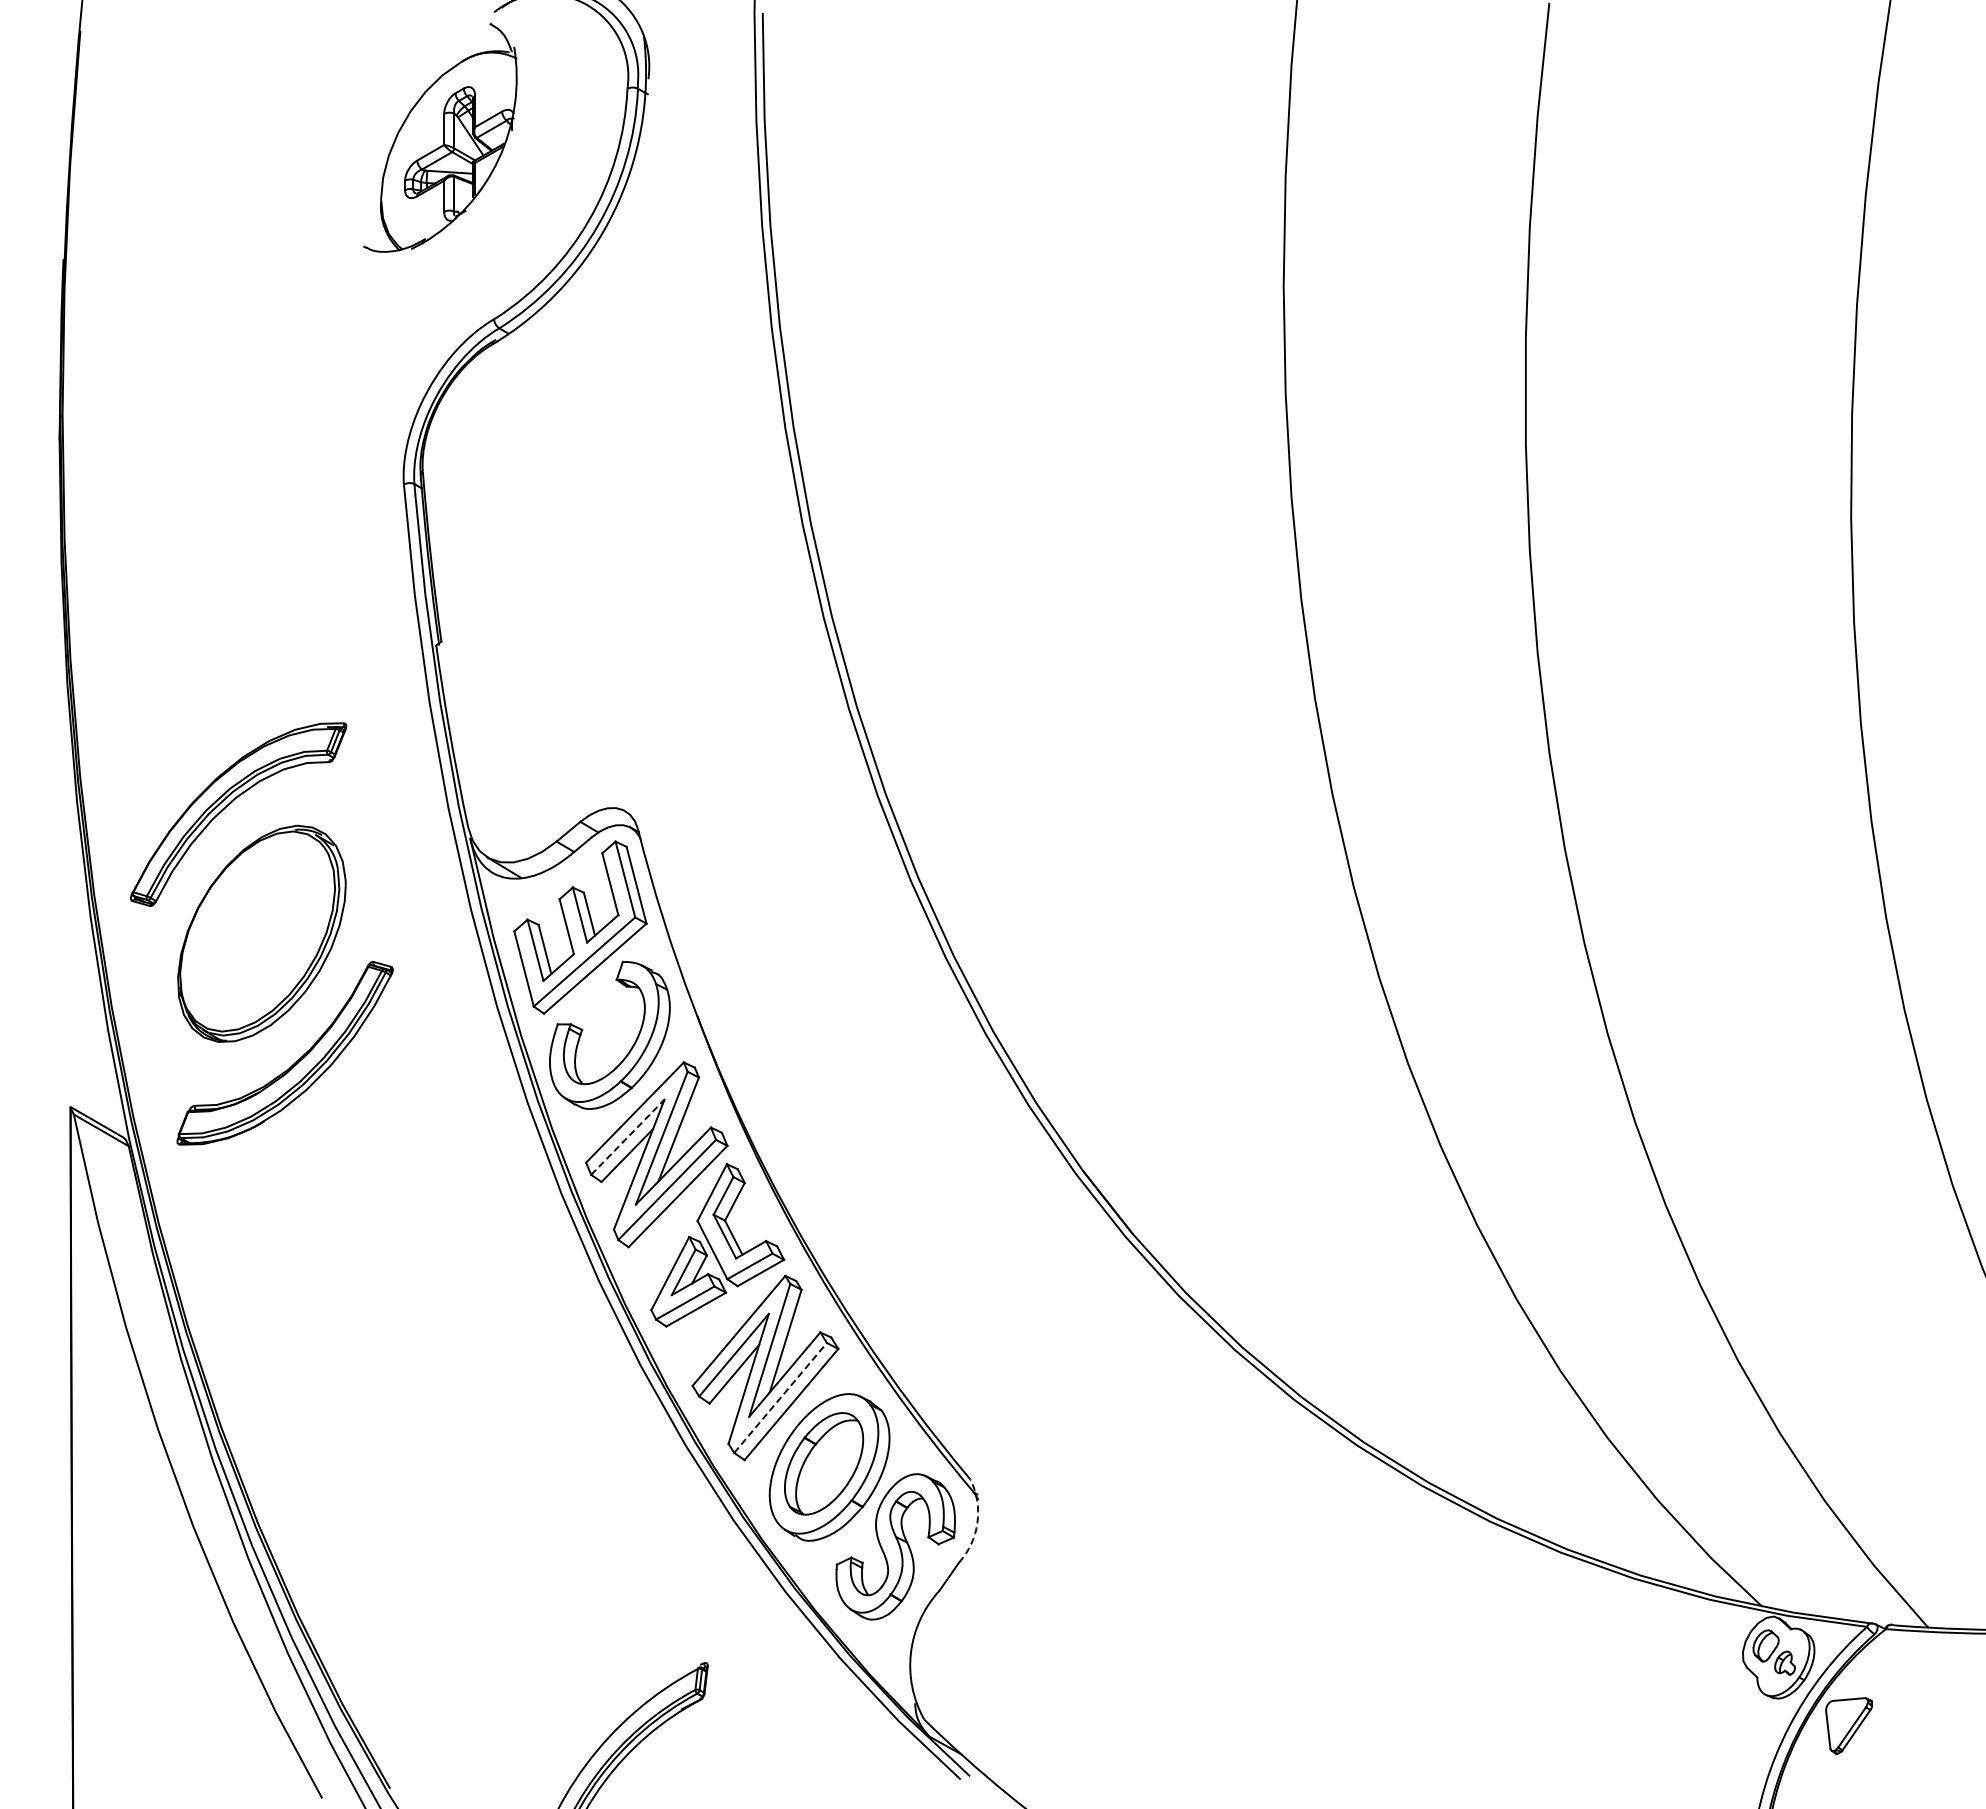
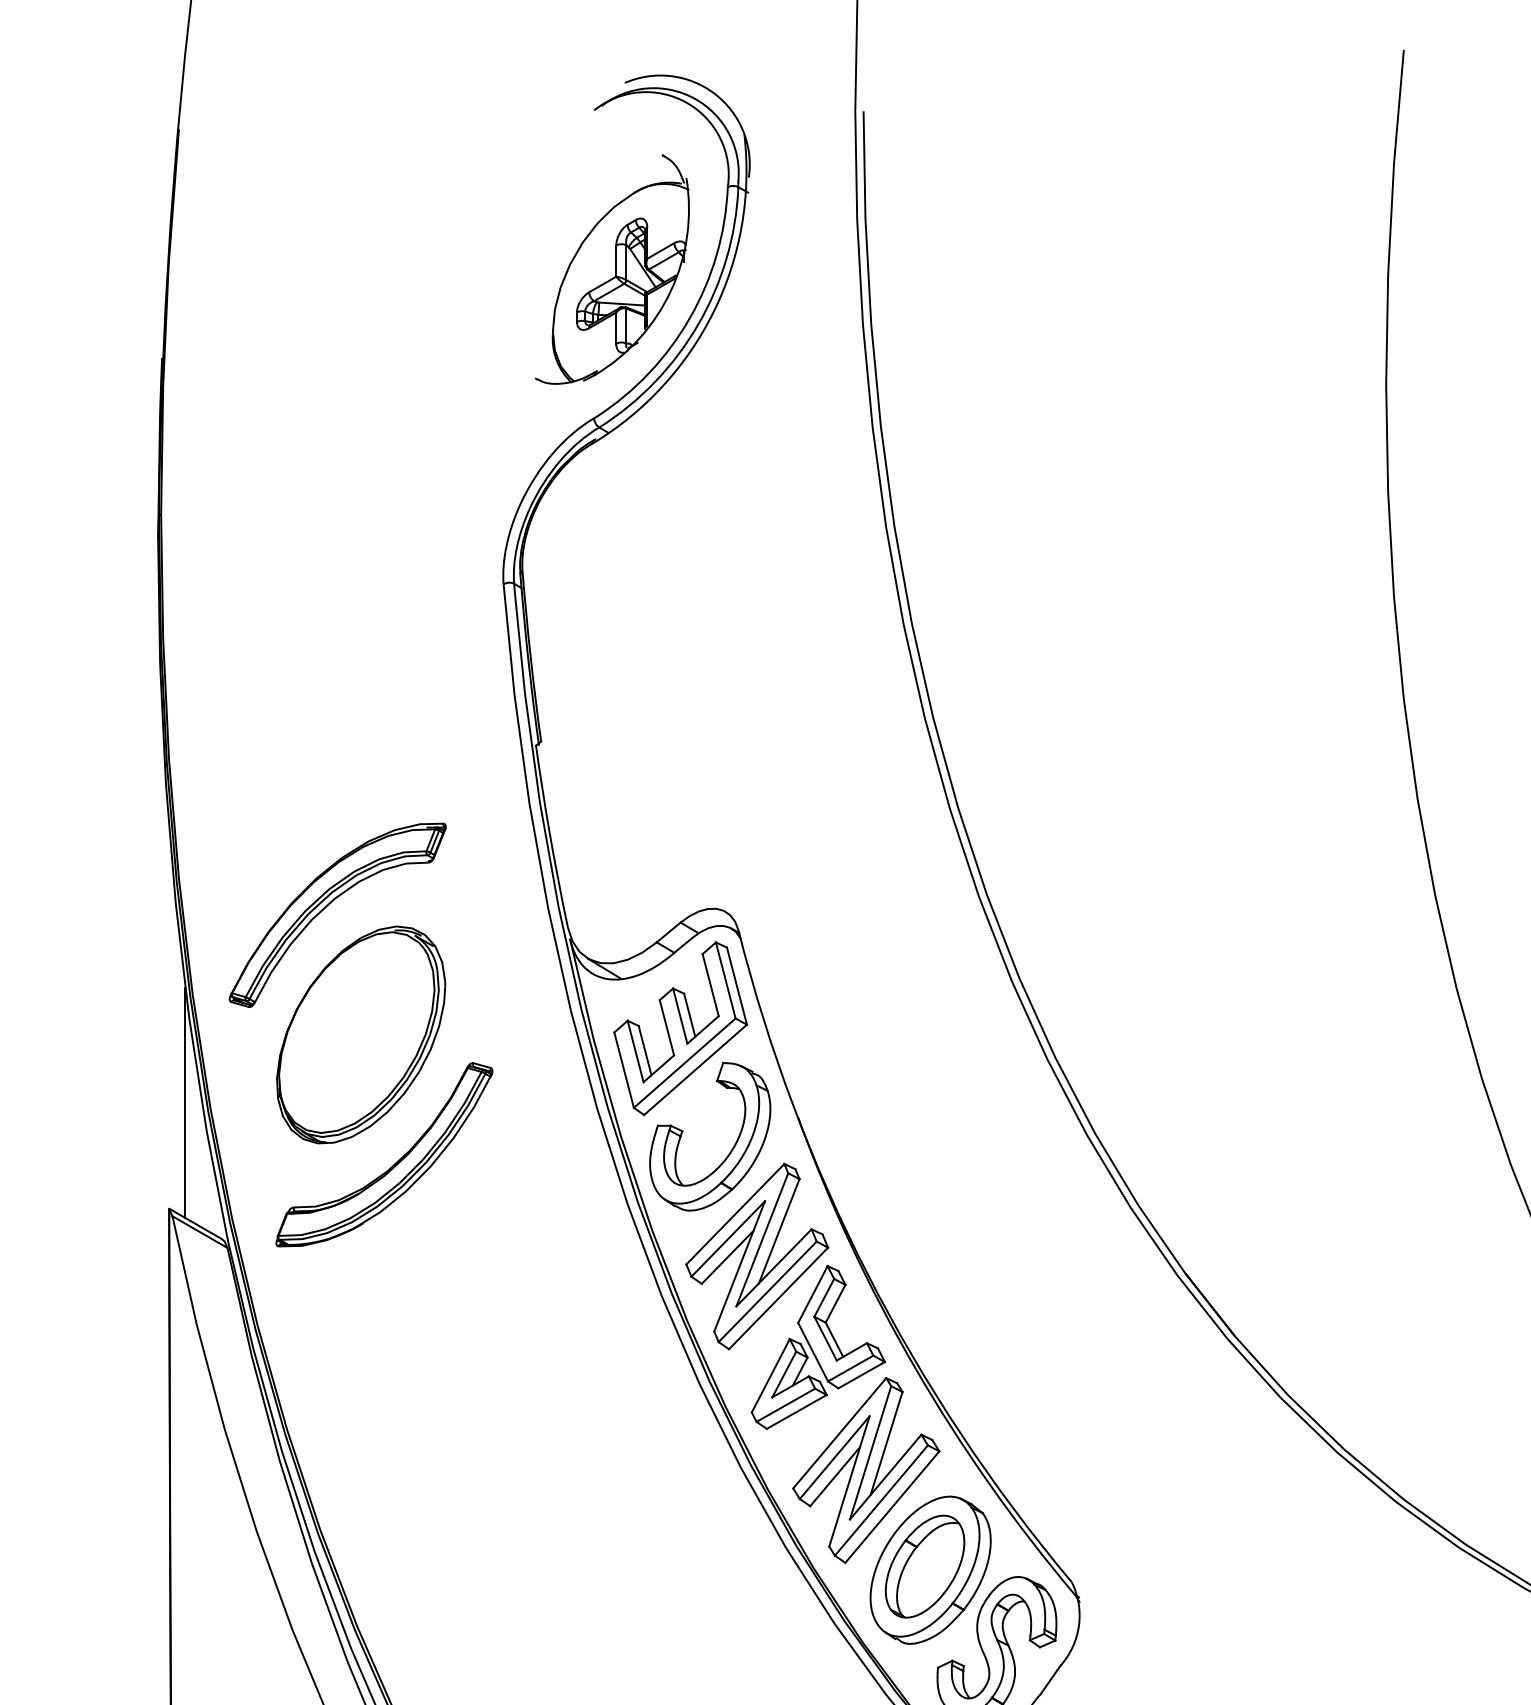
part: (440, 137) -> (612, 269), moved
line: (86, 1001) -> (185, 1102), added
line: (628, 1136) -> (728, 1238), dashed -> solid
line: (780, 1397) -> (881, 1500), dashed -> solid
arc: (977, 1522) -> (1079, 1625), dashed -> solid

